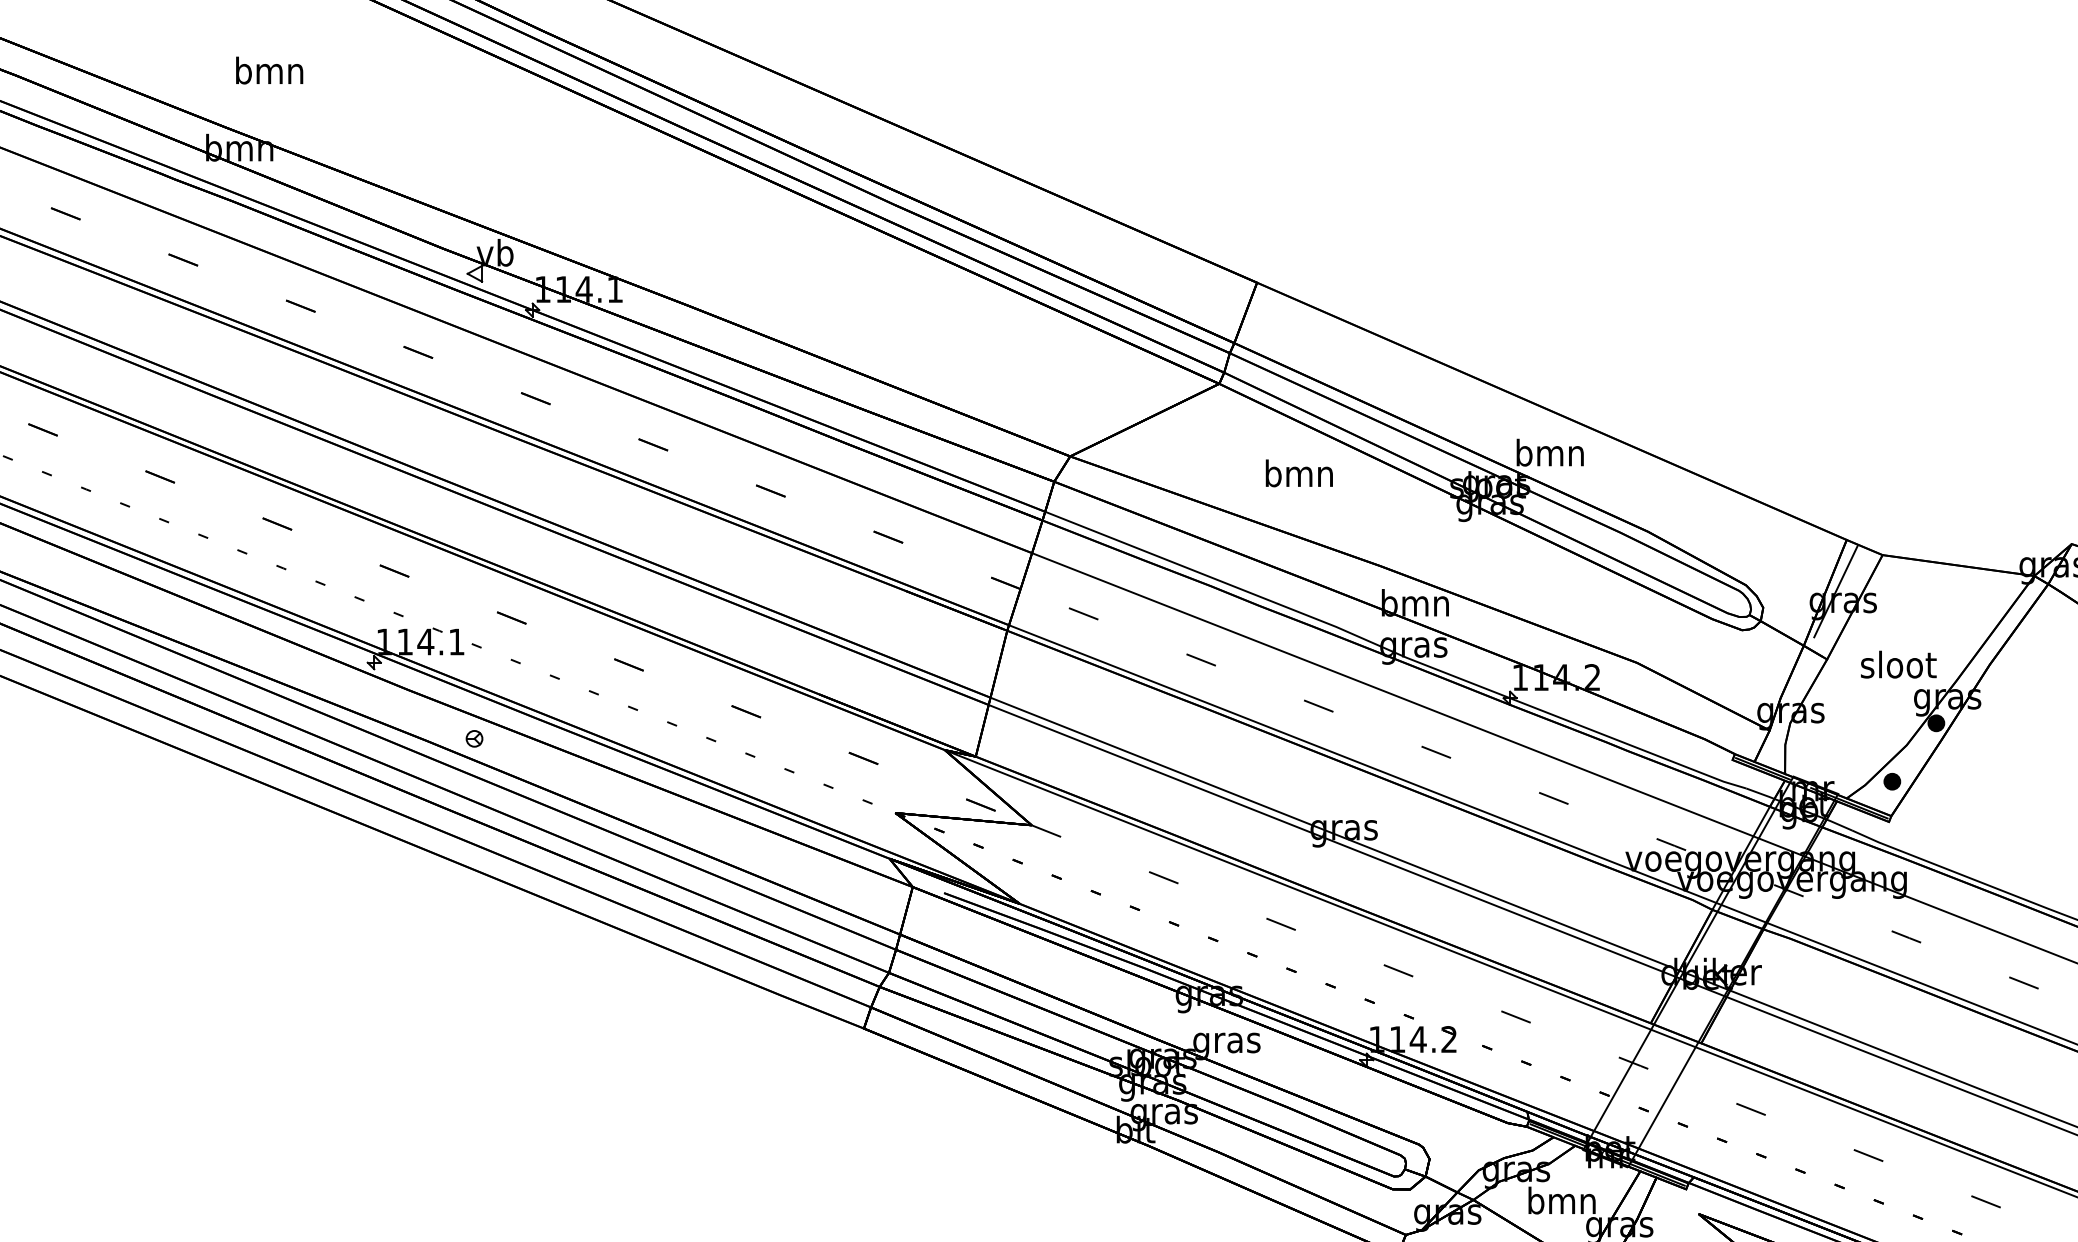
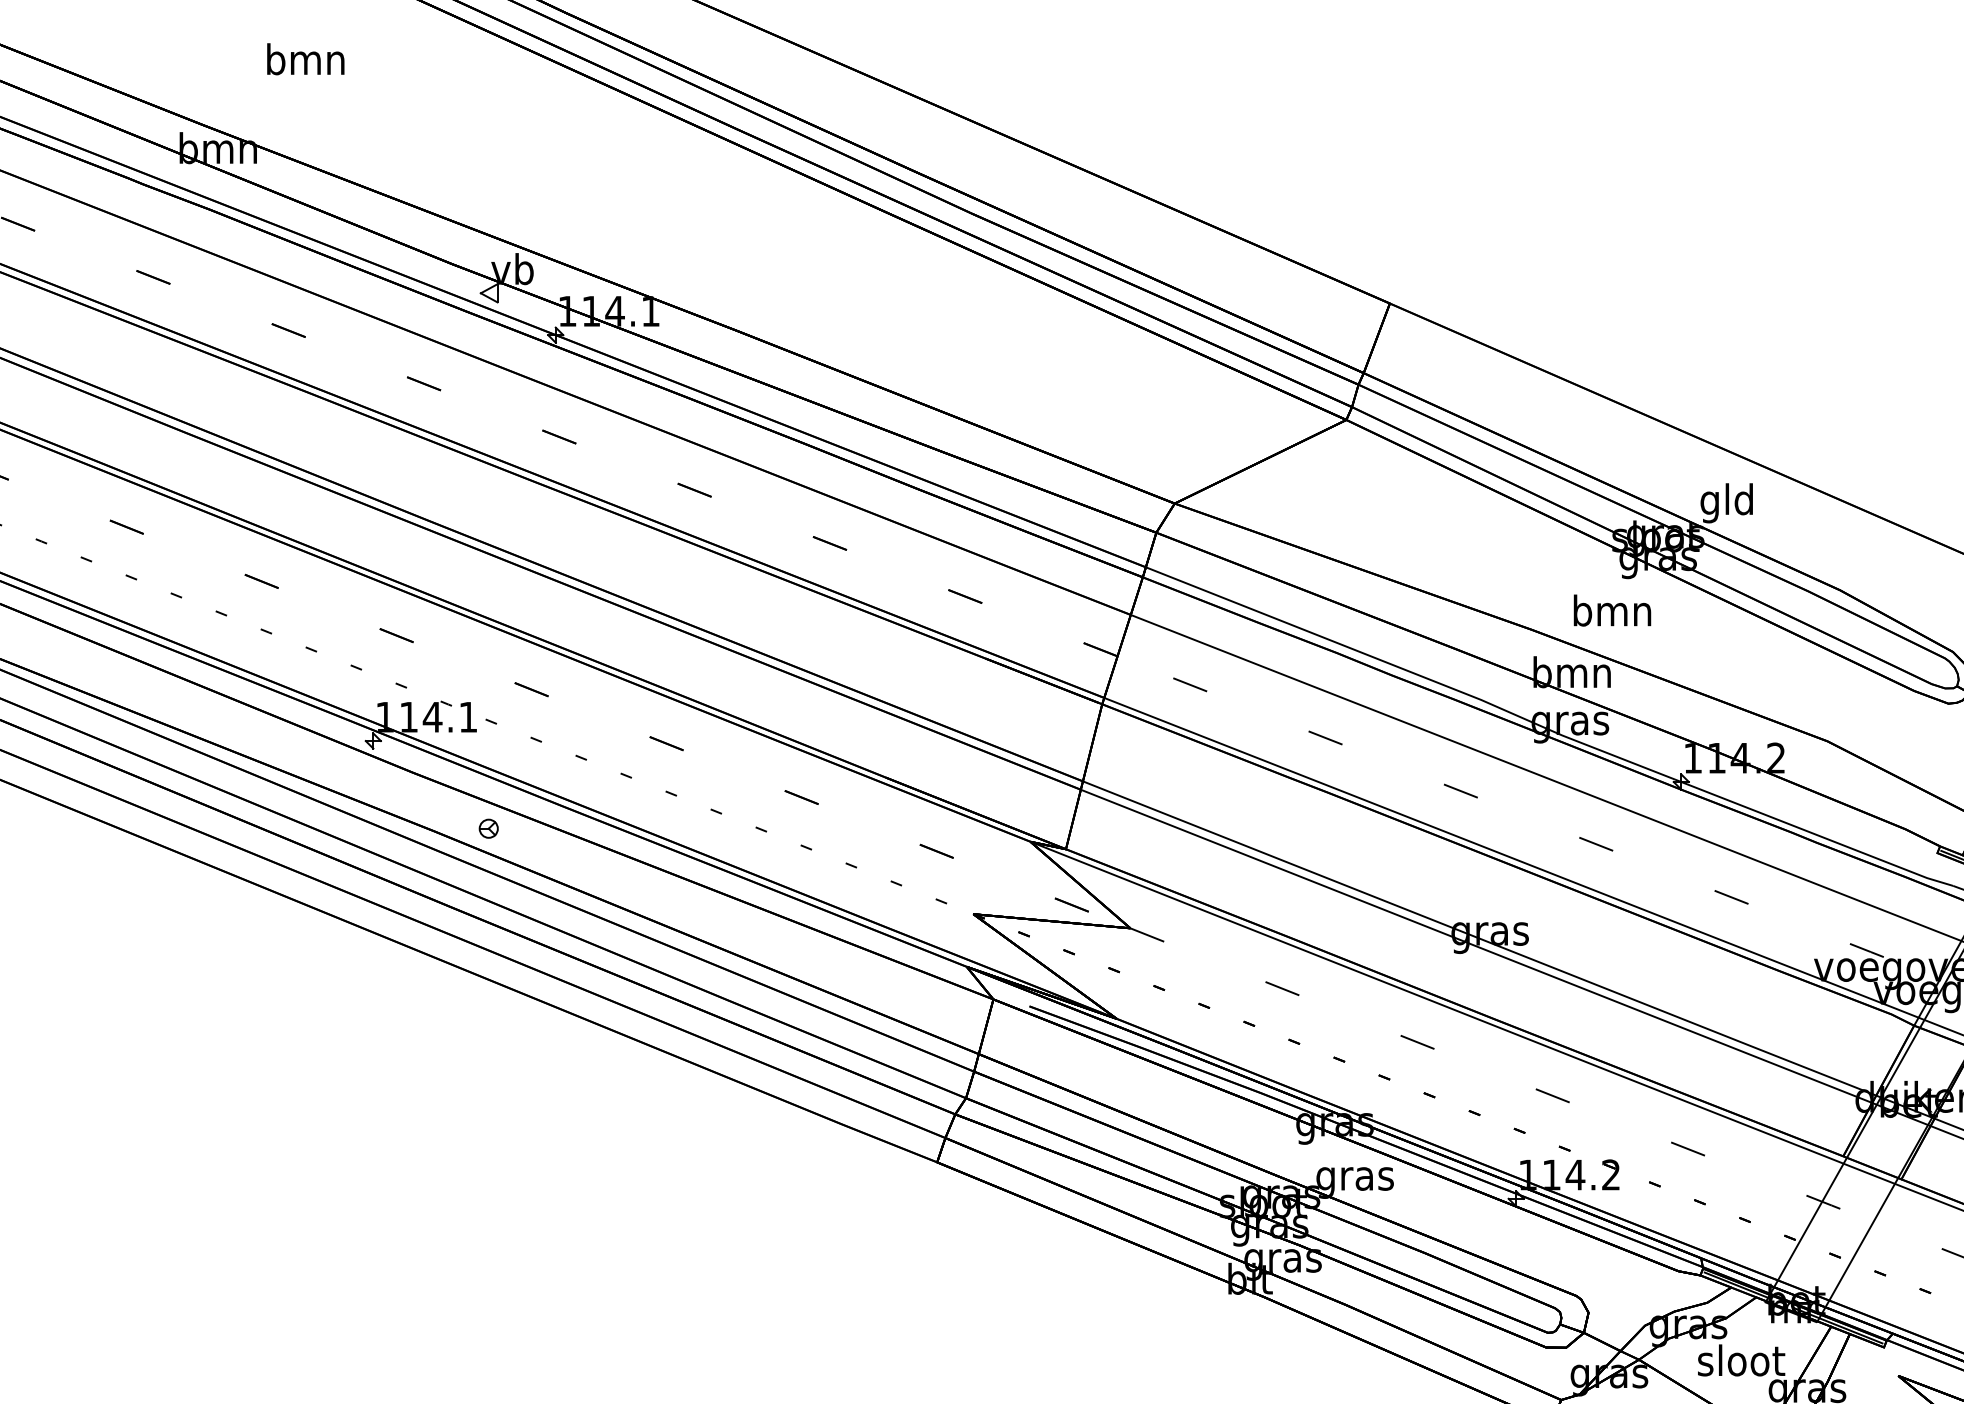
text: (269, 70) -> (305, 59), moved
text: (1549, 455) -> (1726, 502), bmn -> gld
text: (1298, 473) -> (1611, 610), moved
text: (1562, 1200) -> (1741, 1360), bmn -> sloot

